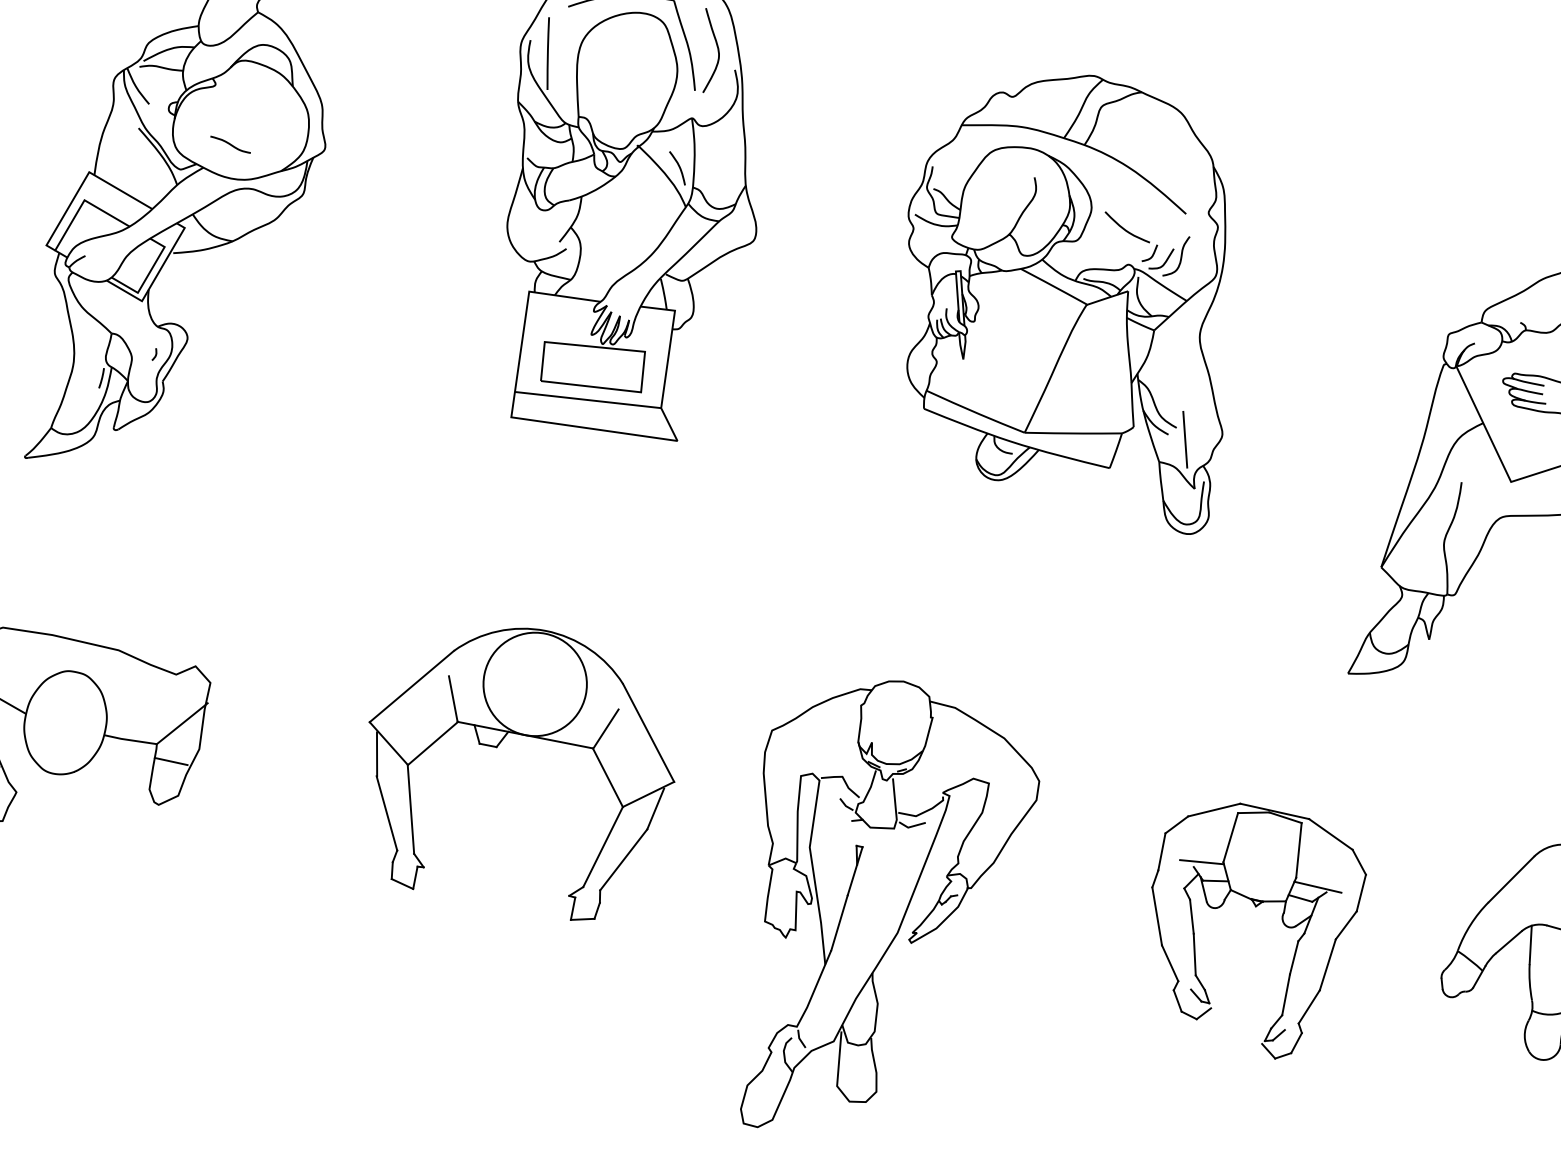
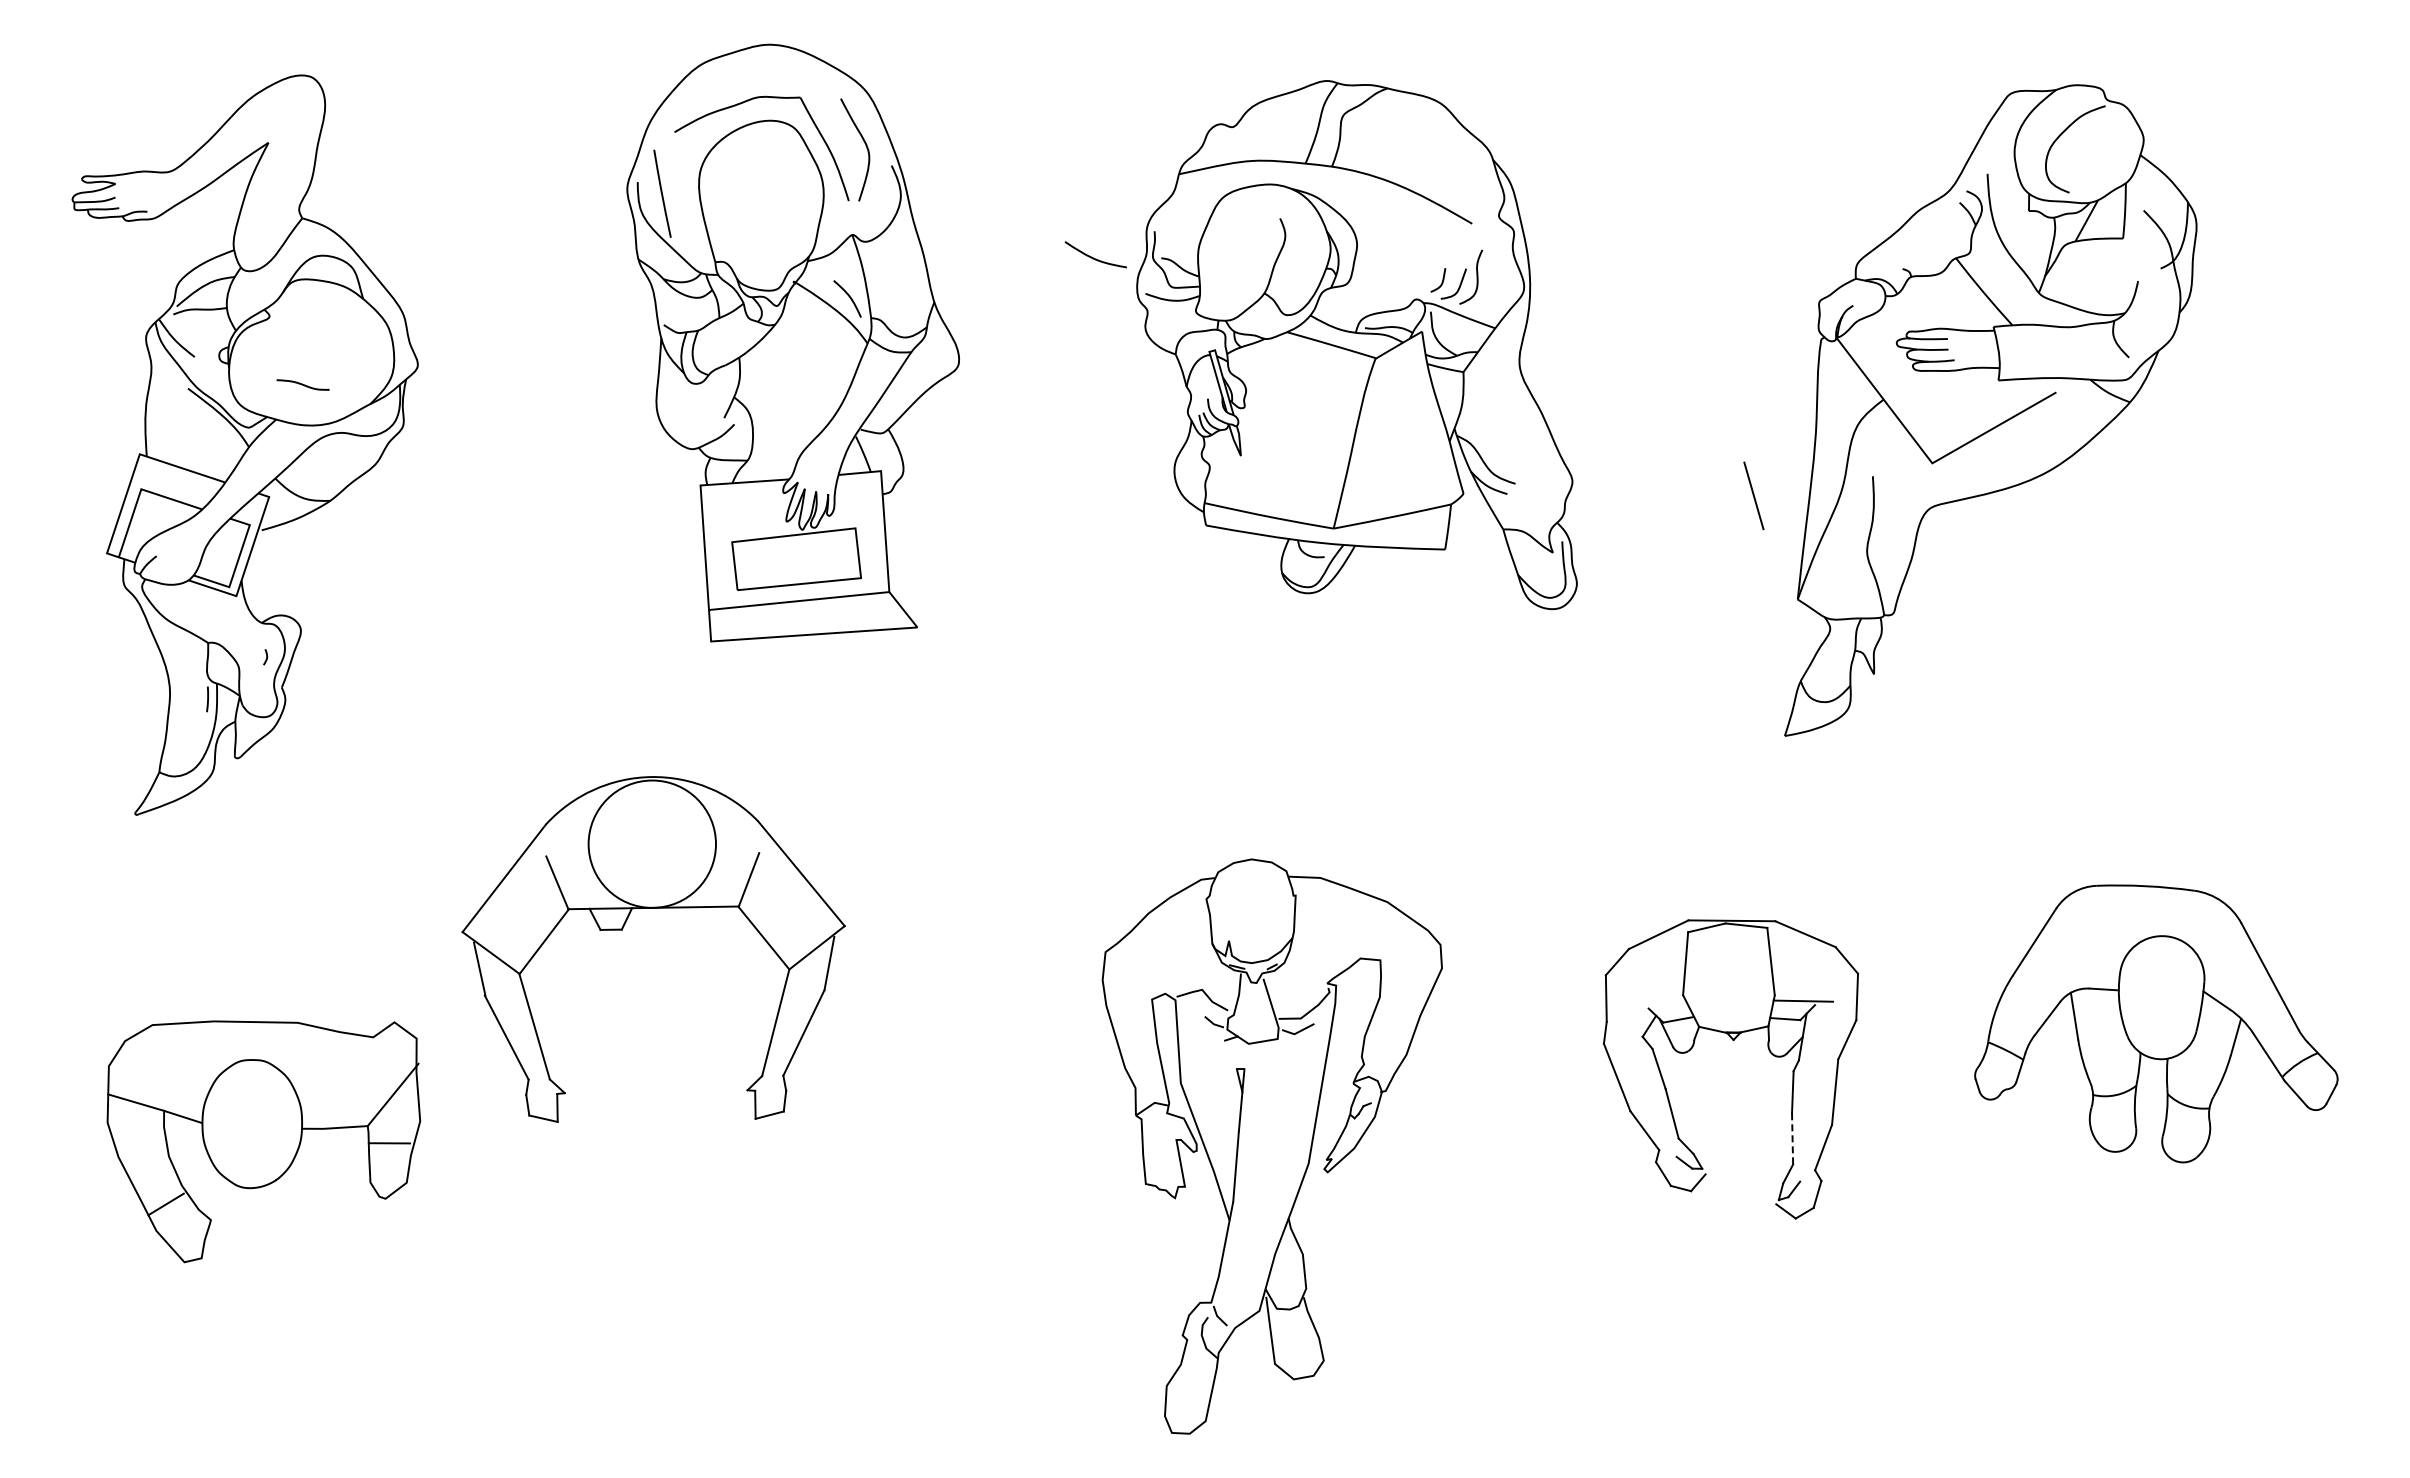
curve: (1125, 229) -> (1093, 257), moved
line: (1185, 439) -> (1753, 495), moved
part: (496, 747) -> (622, 930), moved
line: (1202, 862) -> (1657, 1000), removed
line: (1286, 994) -> (1792, 1138), solid -> dashed

